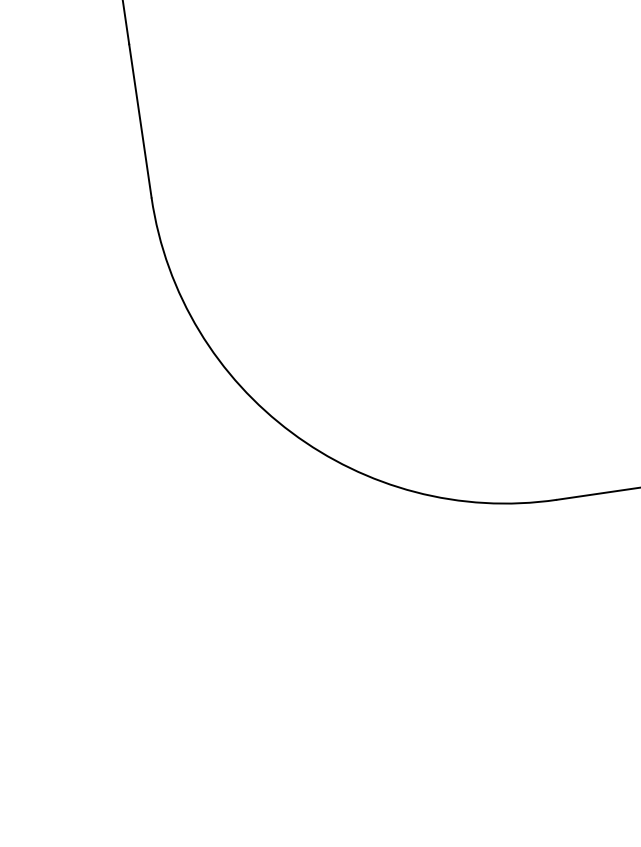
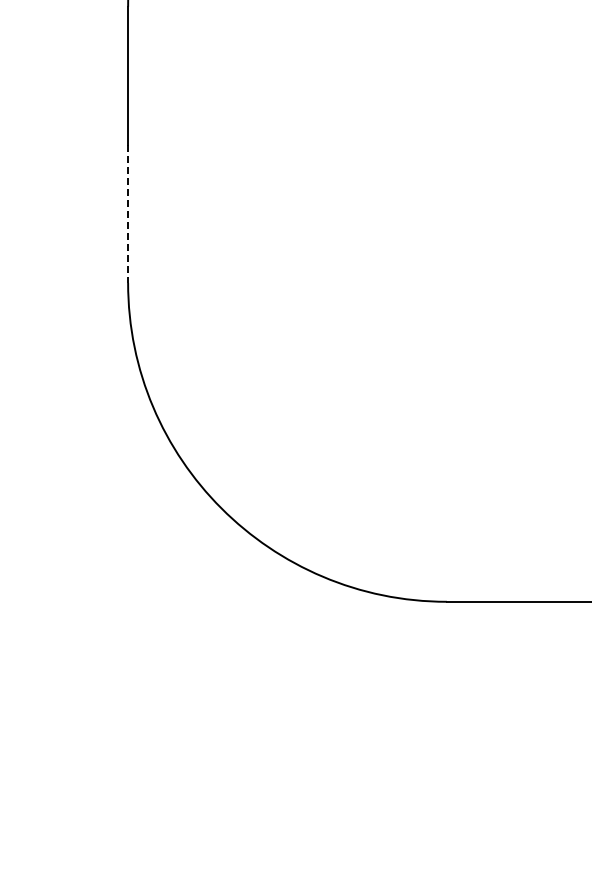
line: (140, 121) -> (128, 214), solid -> dashed

